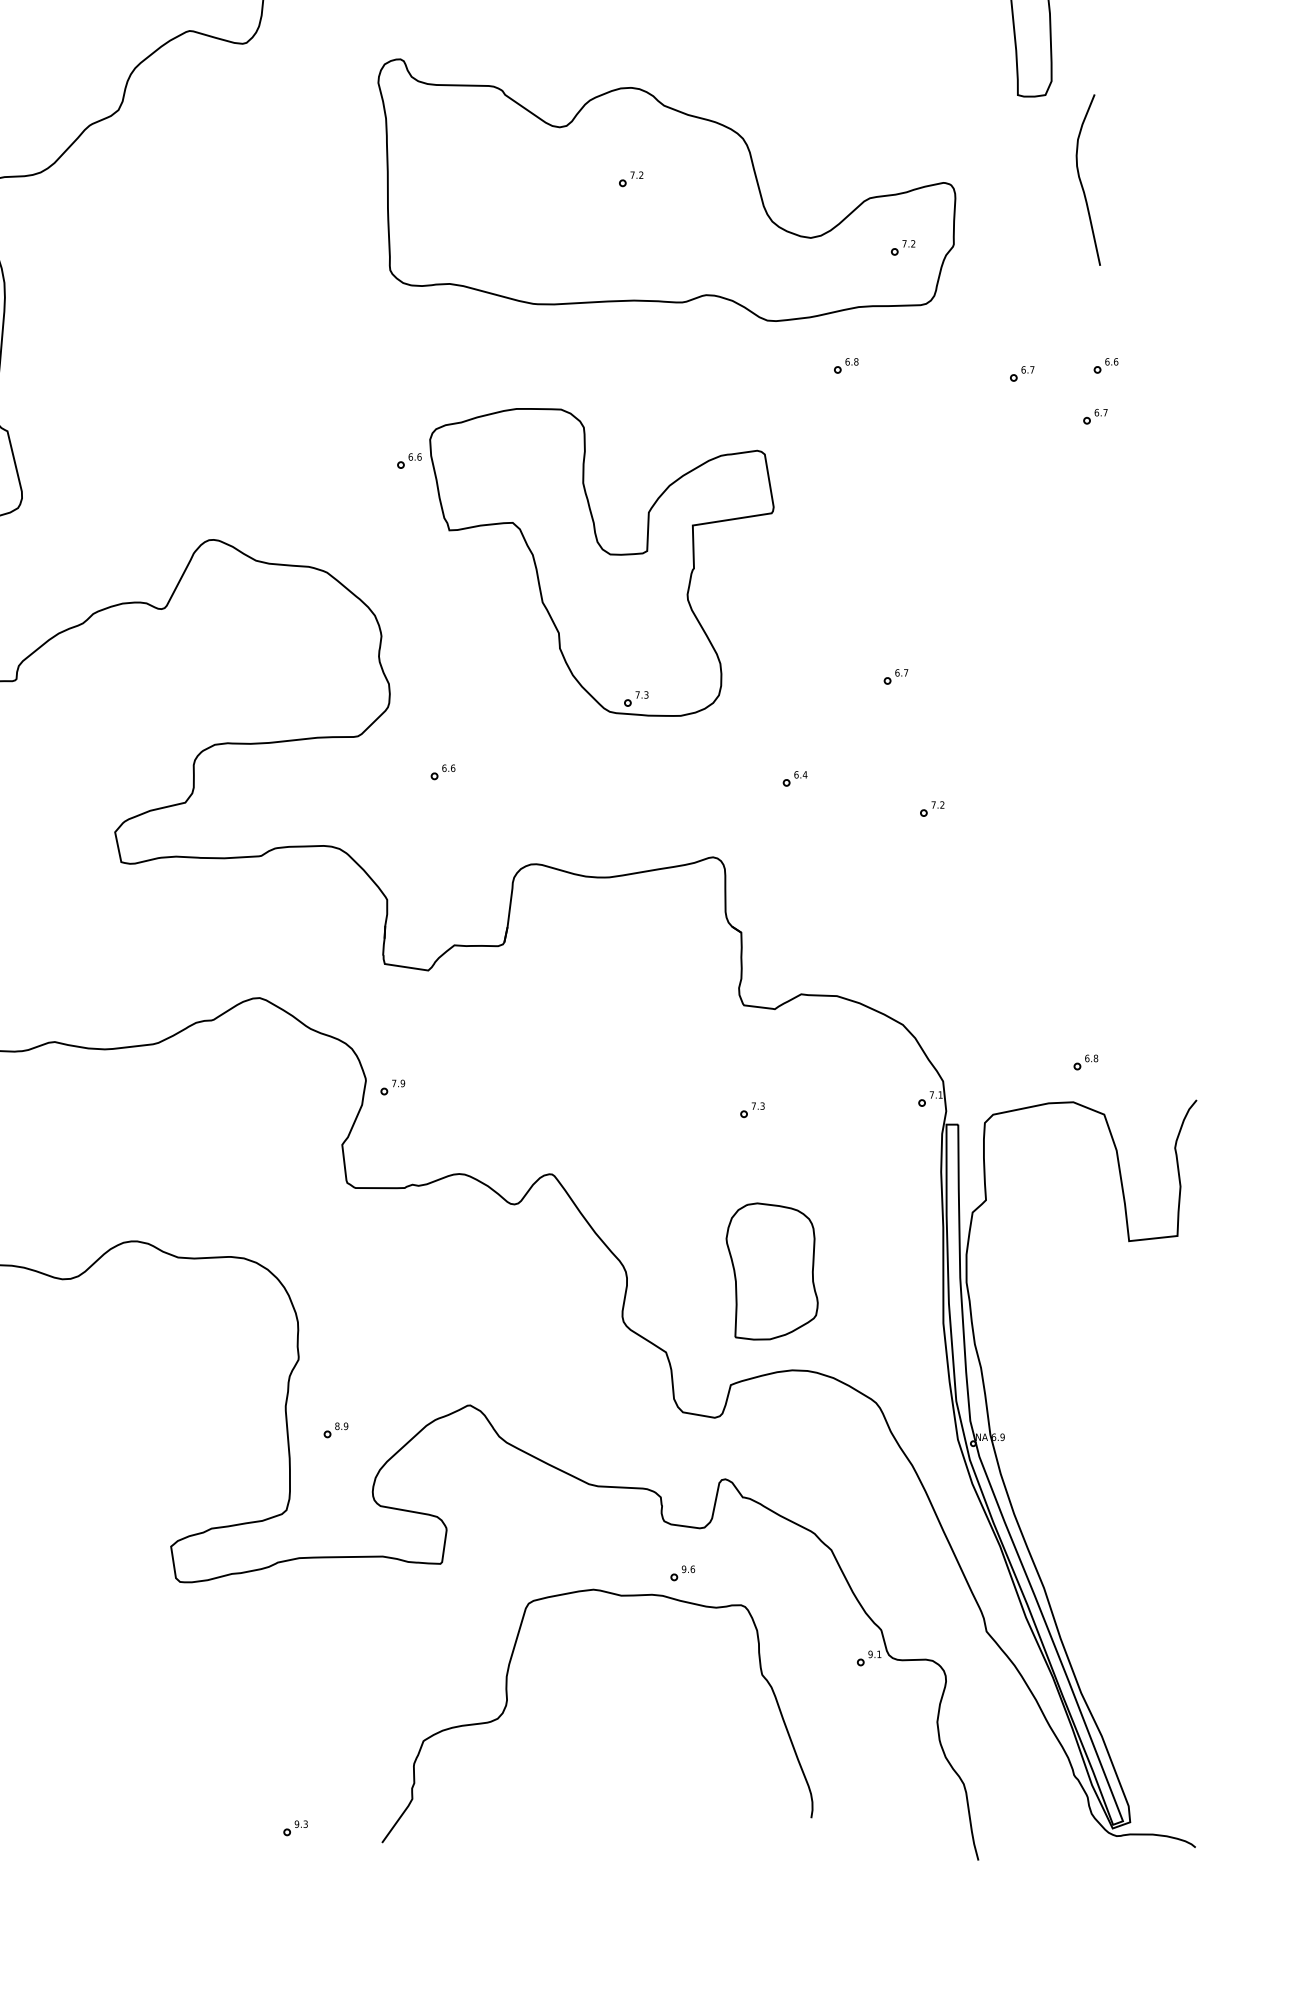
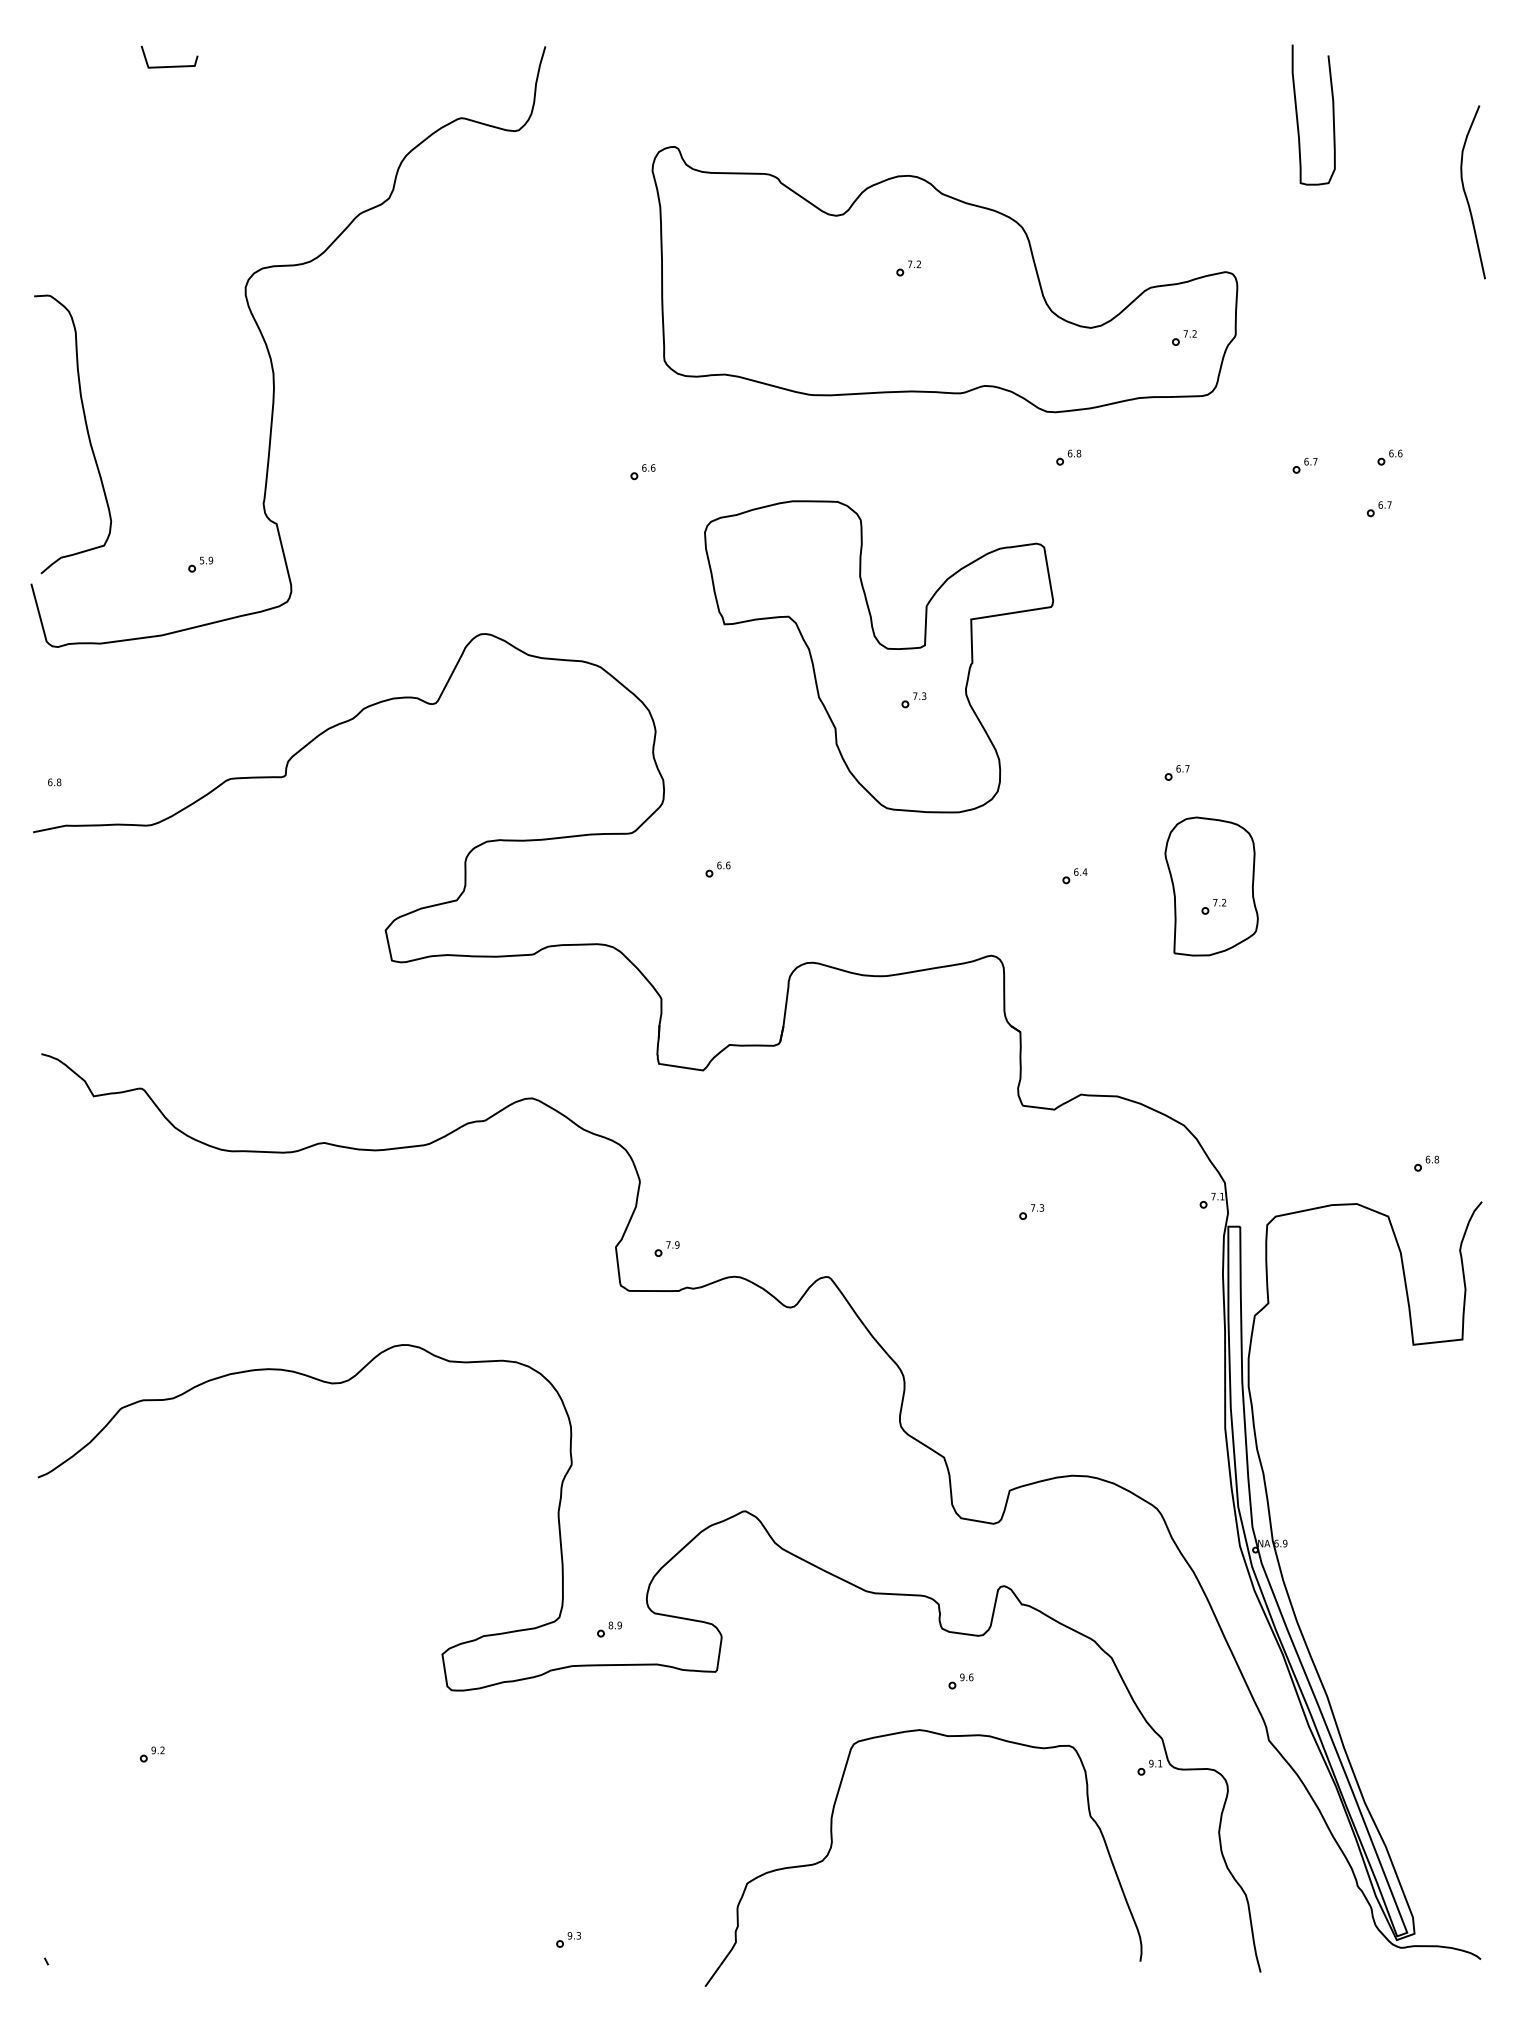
curve: (1081, 181) -> (1466, 193), moved
part: (846, 365) -> (1068, 457), moved
part: (408, 461) -> (642, 472), moved
part: (635, 699) -> (913, 700), moved
part: (1085, 1062) -> (1426, 1163), moved
part: (392, 1086) -> (666, 1248), moved
part: (772, 1271) -> (1211, 886), moved
part: (335, 1430) -> (609, 1629), moved
curve: (507, 1704) -> (832, 1846), moved

